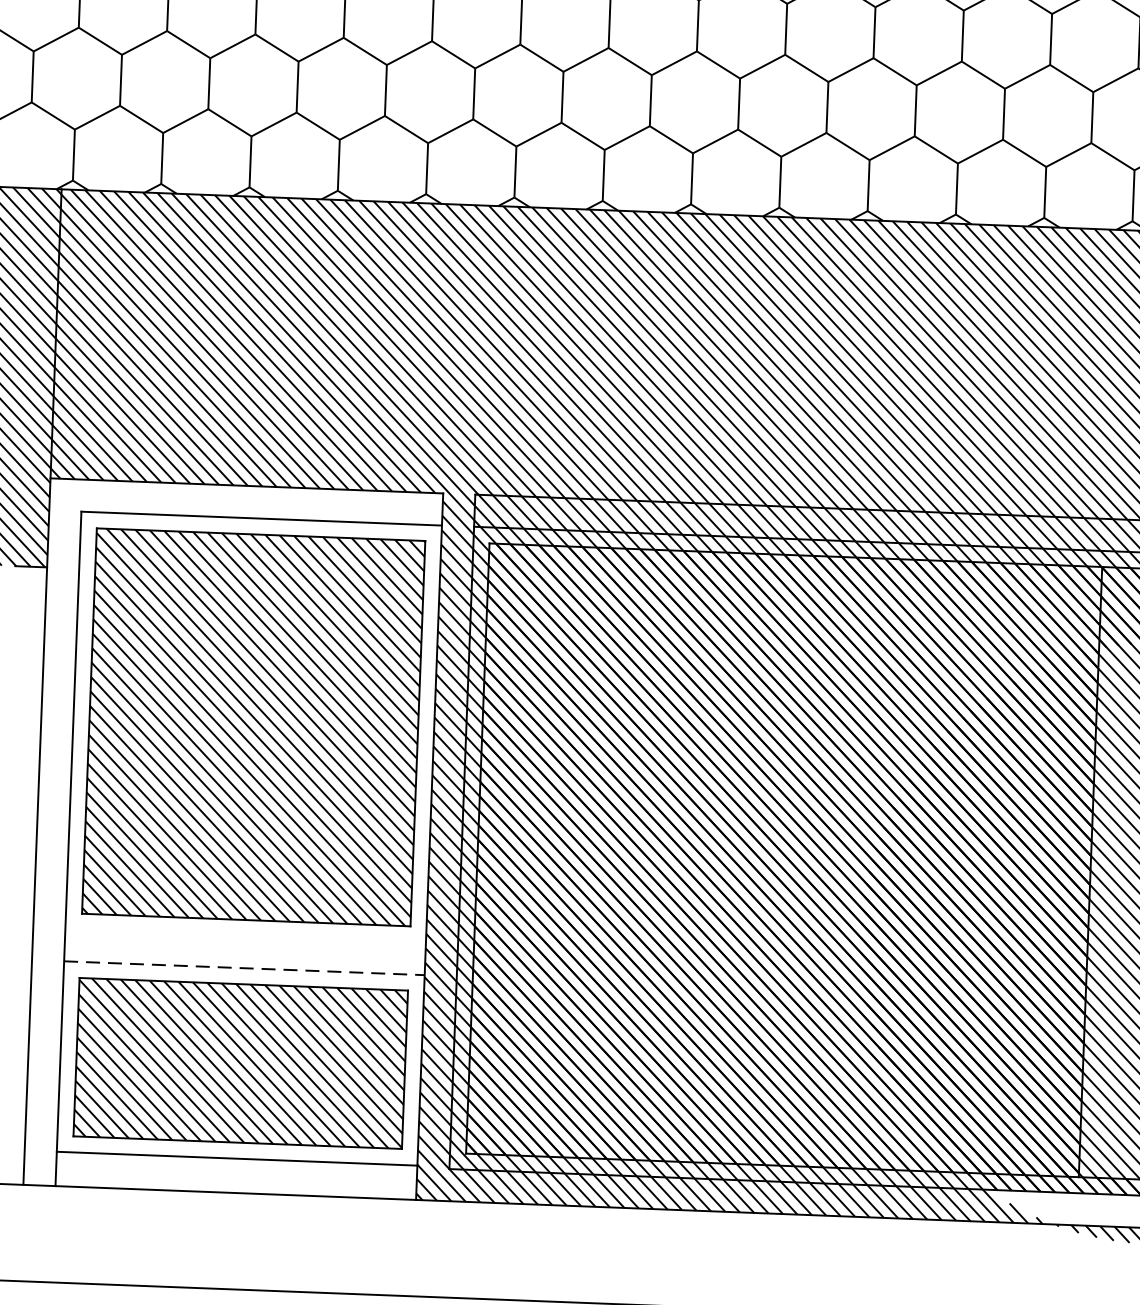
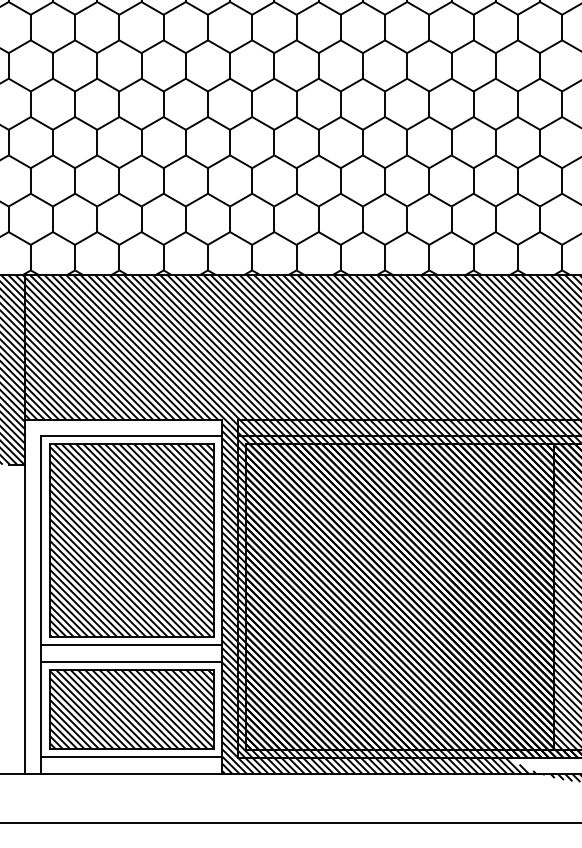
line: (244, 936) -> (131, 645), added
line: (245, 968) -> (132, 661), dashed -> solid

